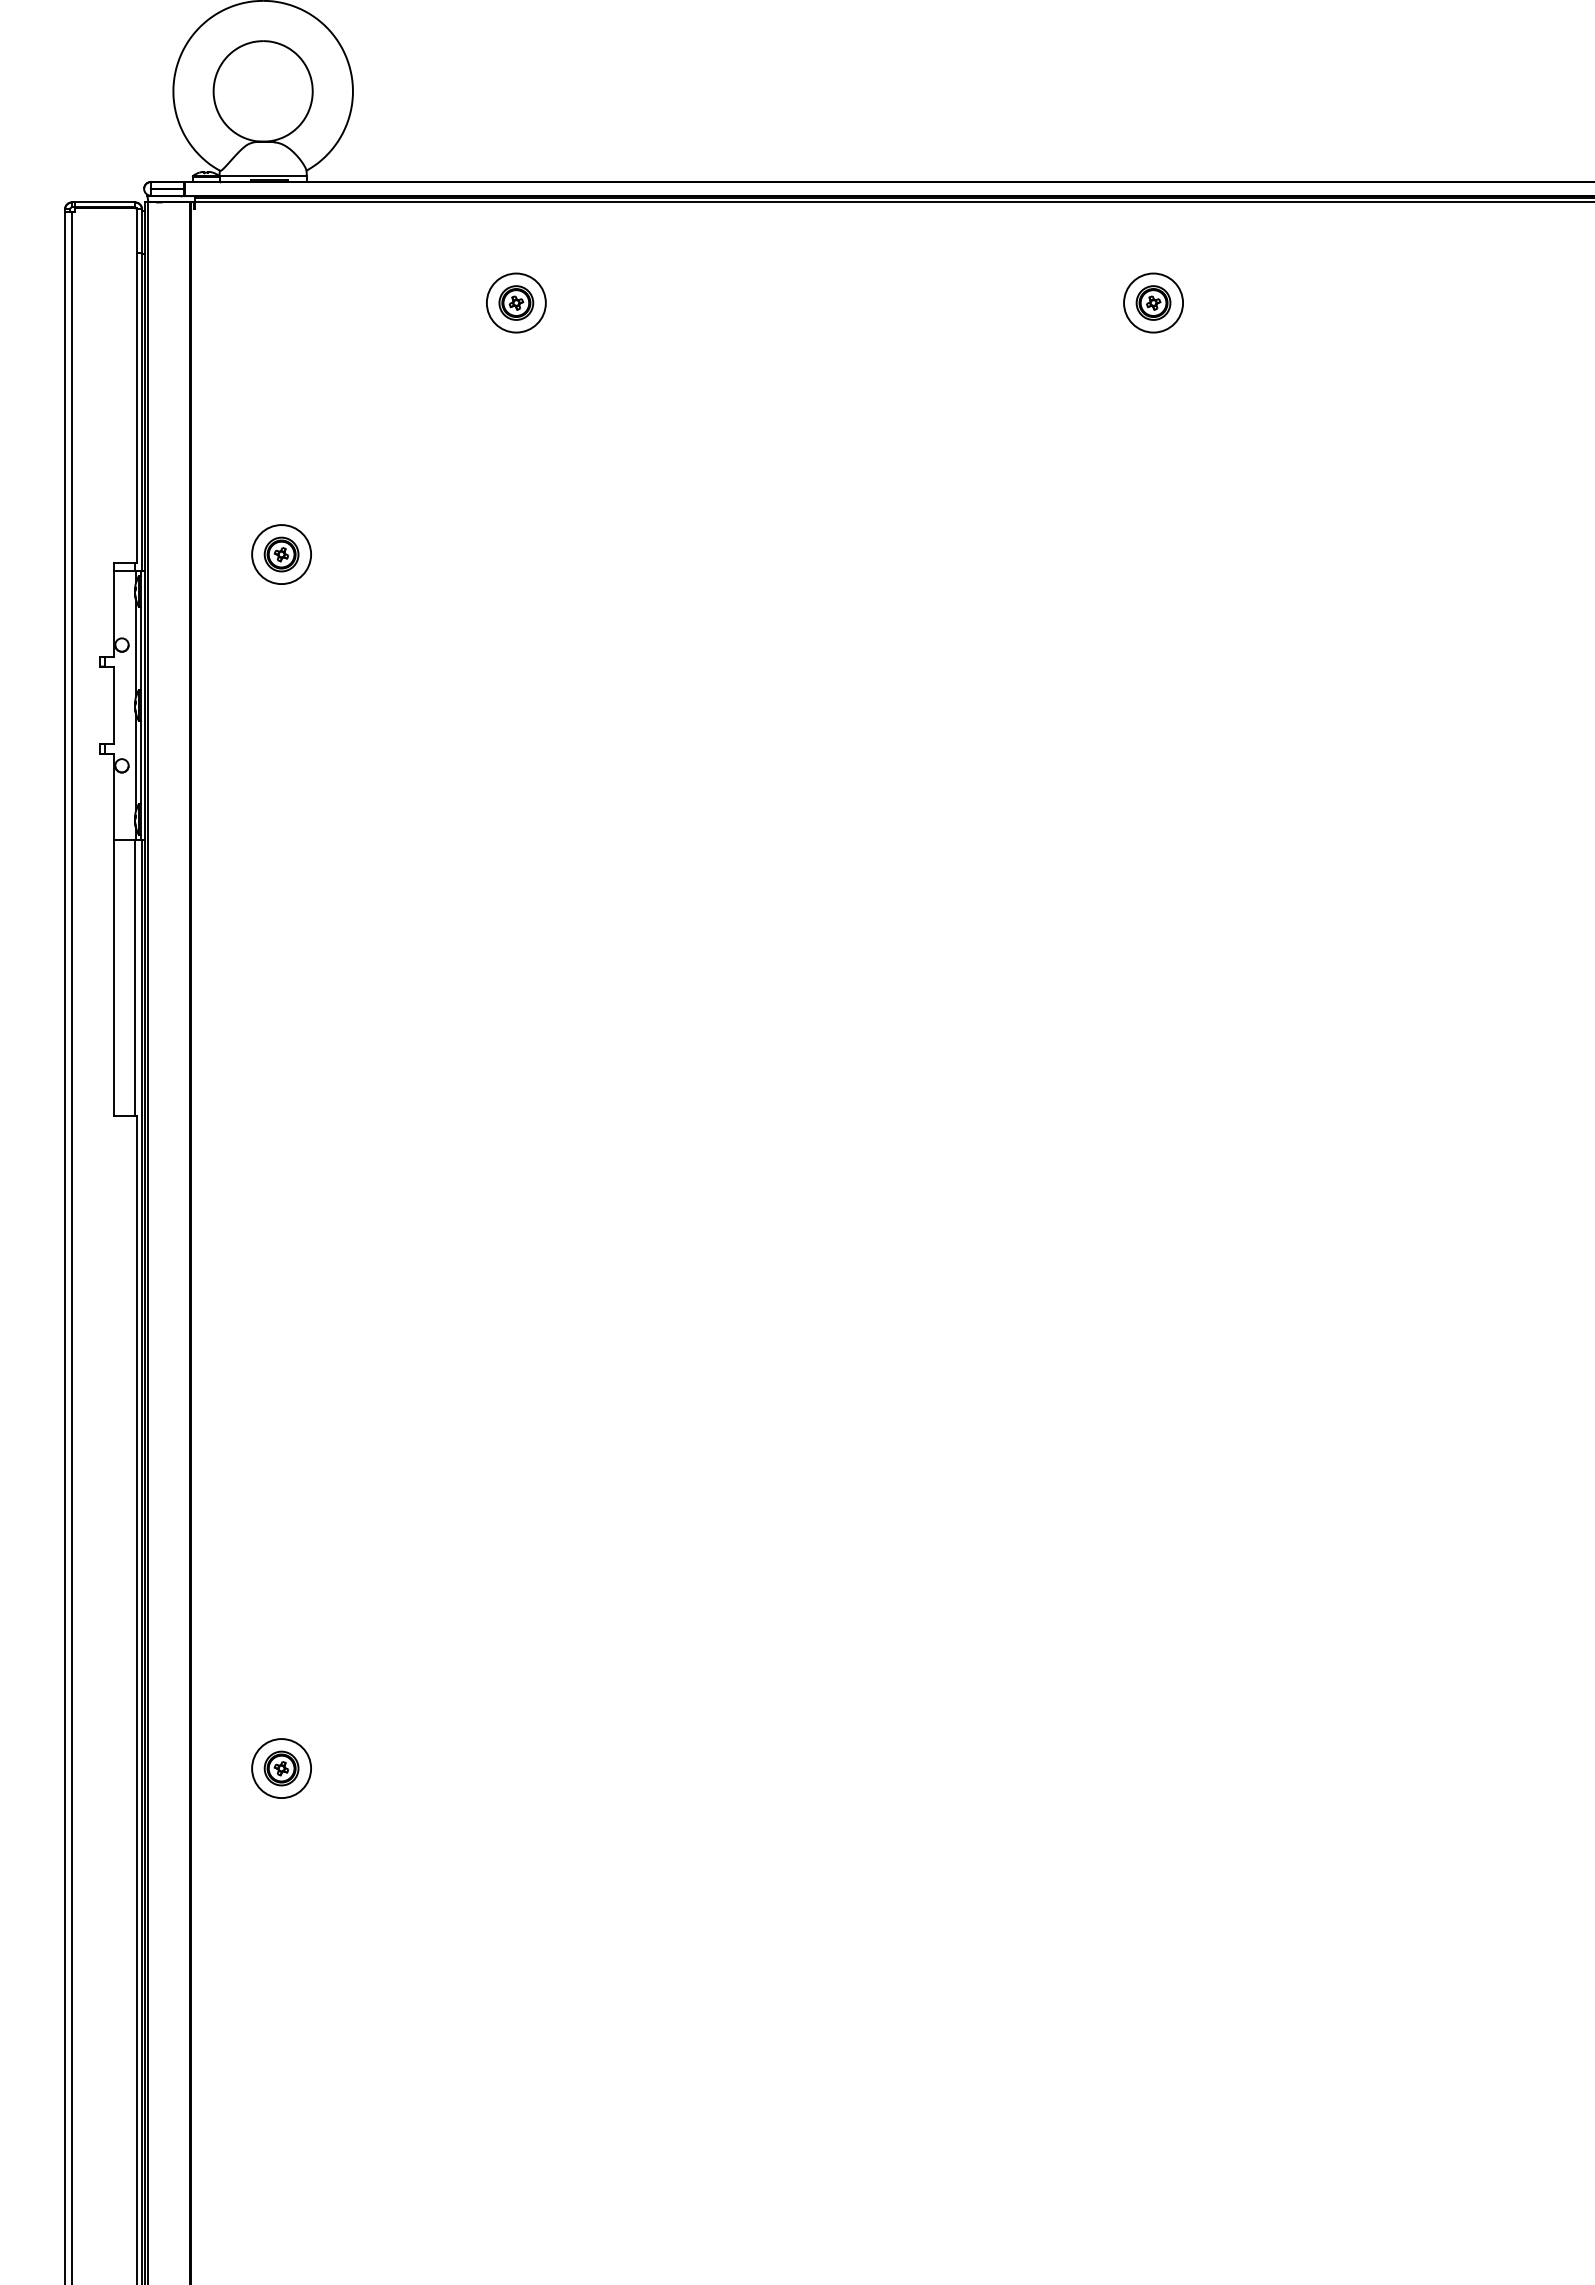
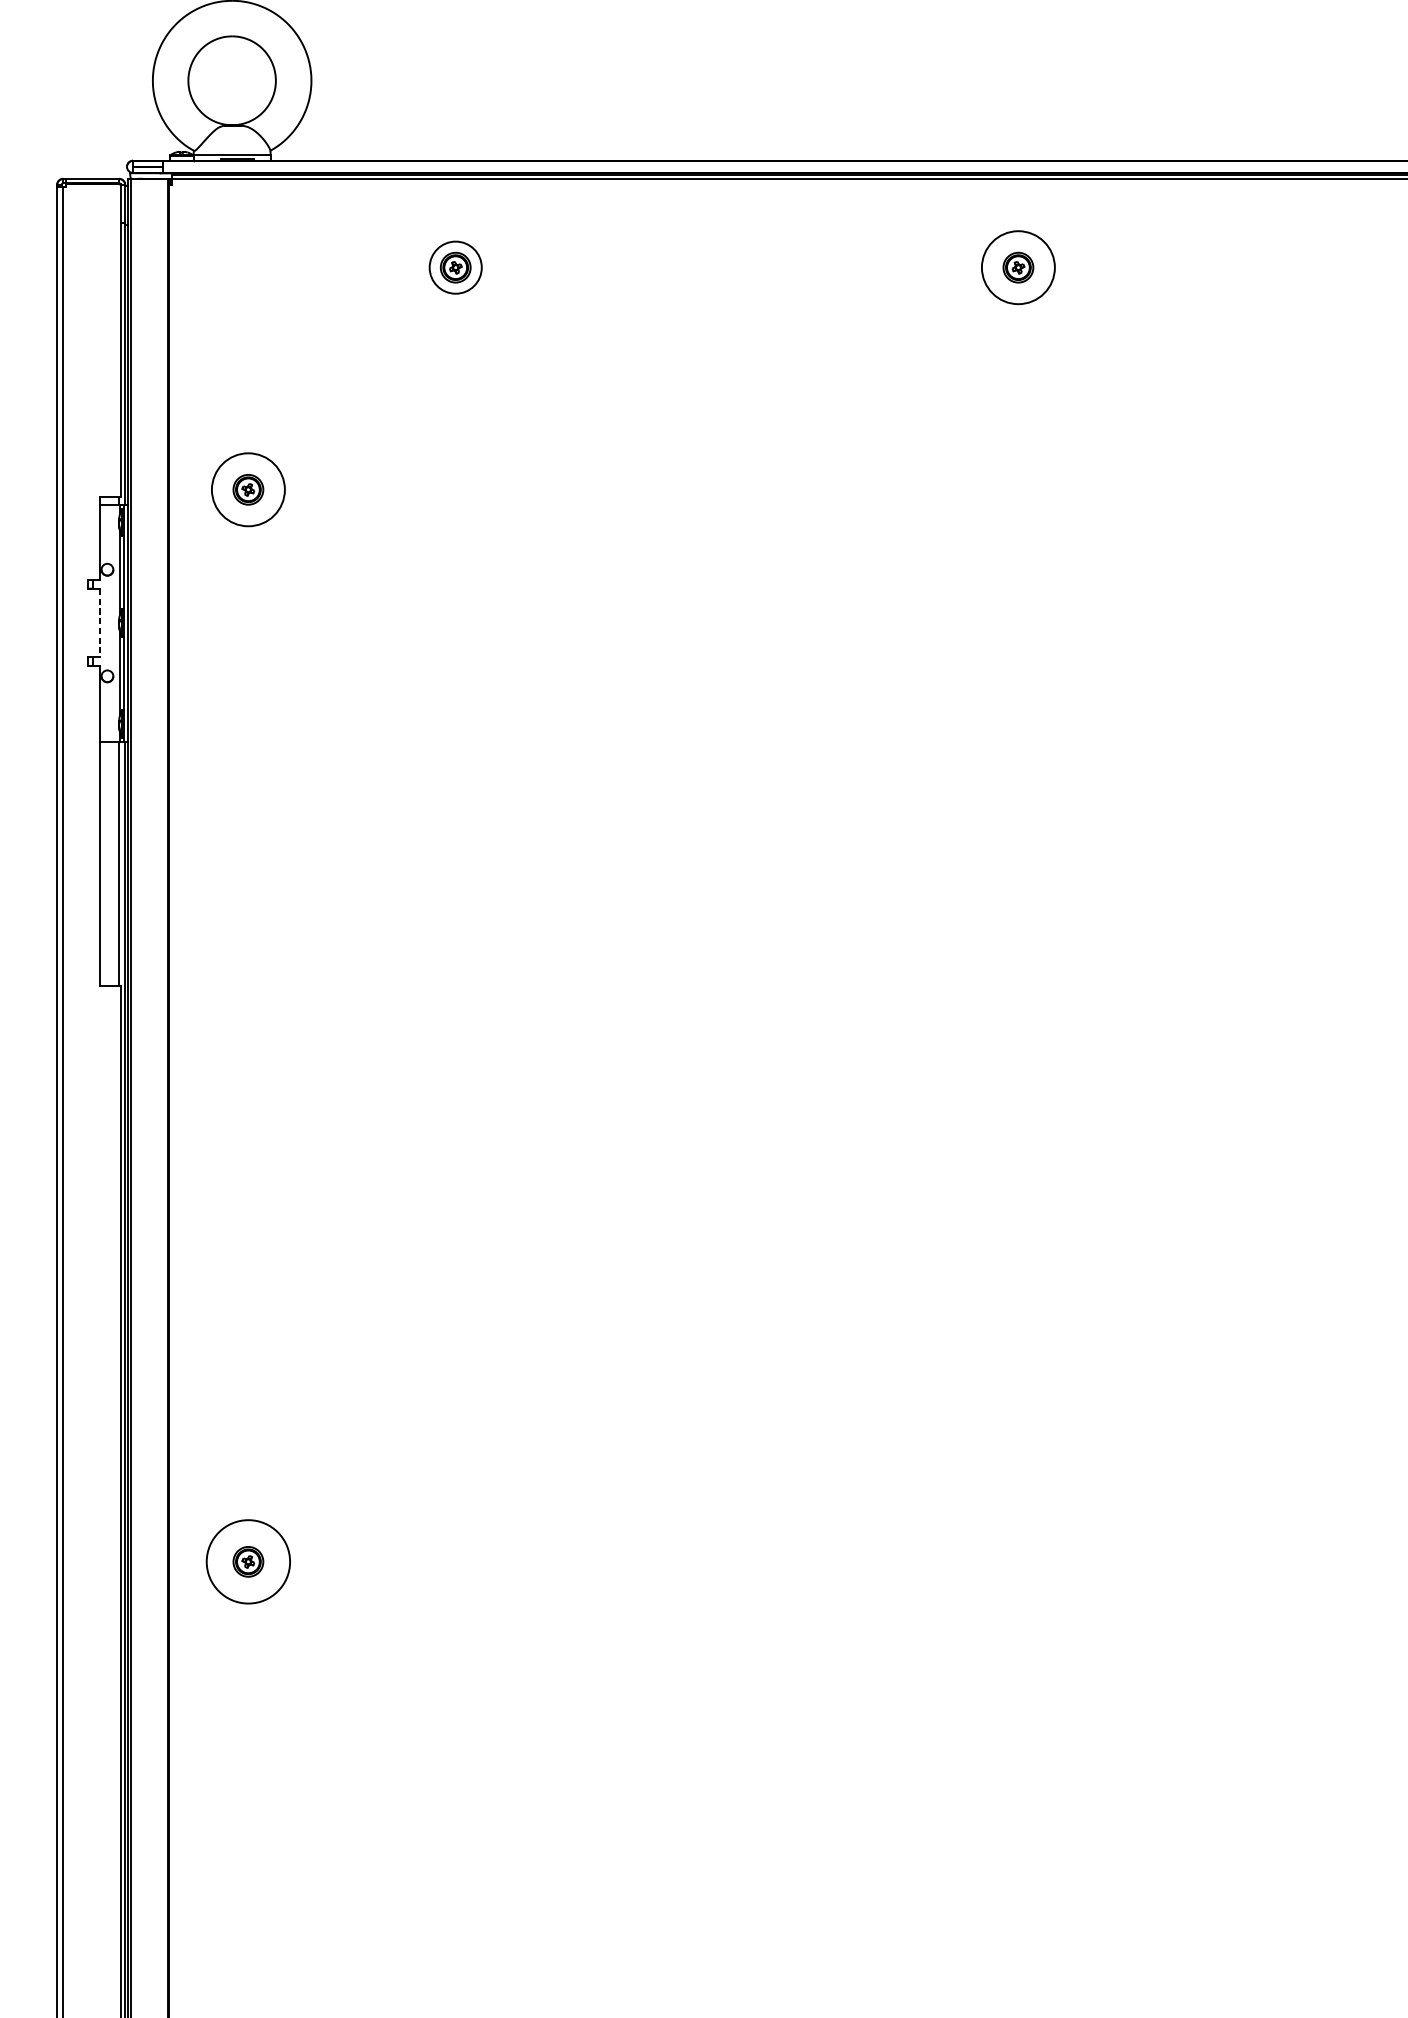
circle: (1153, 302) -> (1018, 267), size x1.4
circle: (281, 554) -> (248, 489), size x1.4
line: (113, 705) -> (99, 623), solid -> dashed
circle: (281, 1768) -> (248, 1561), size x1.6

